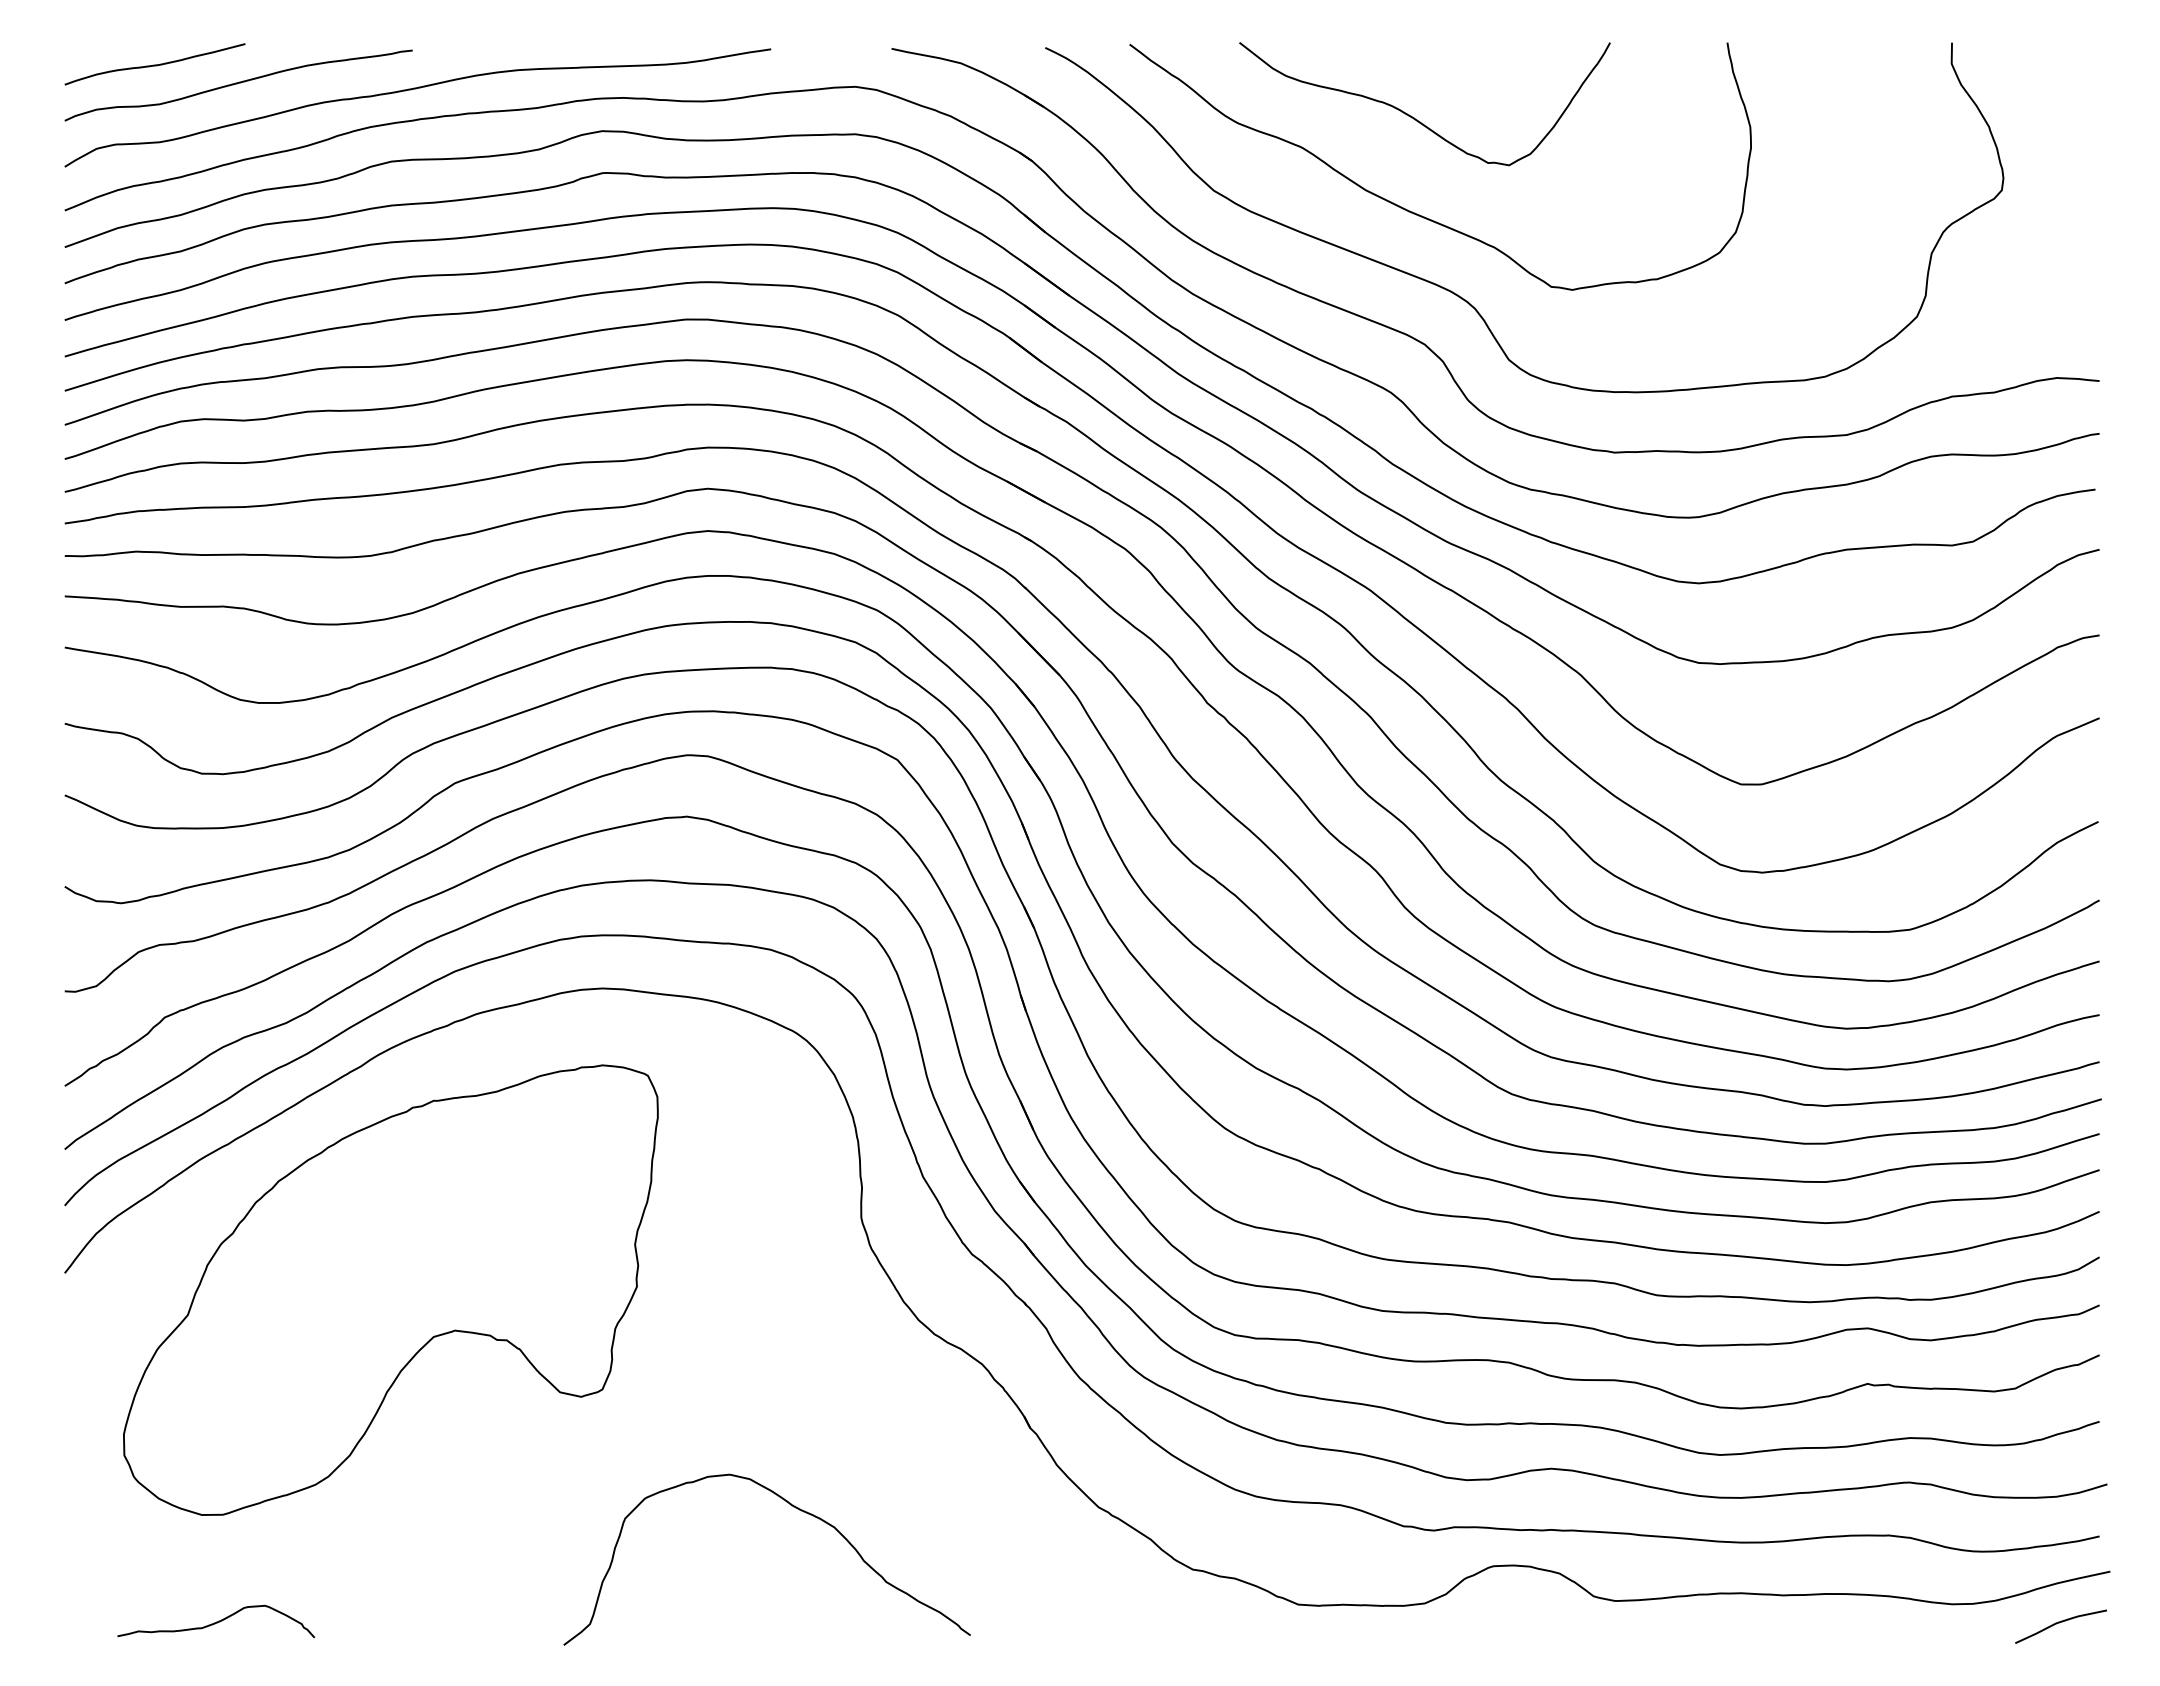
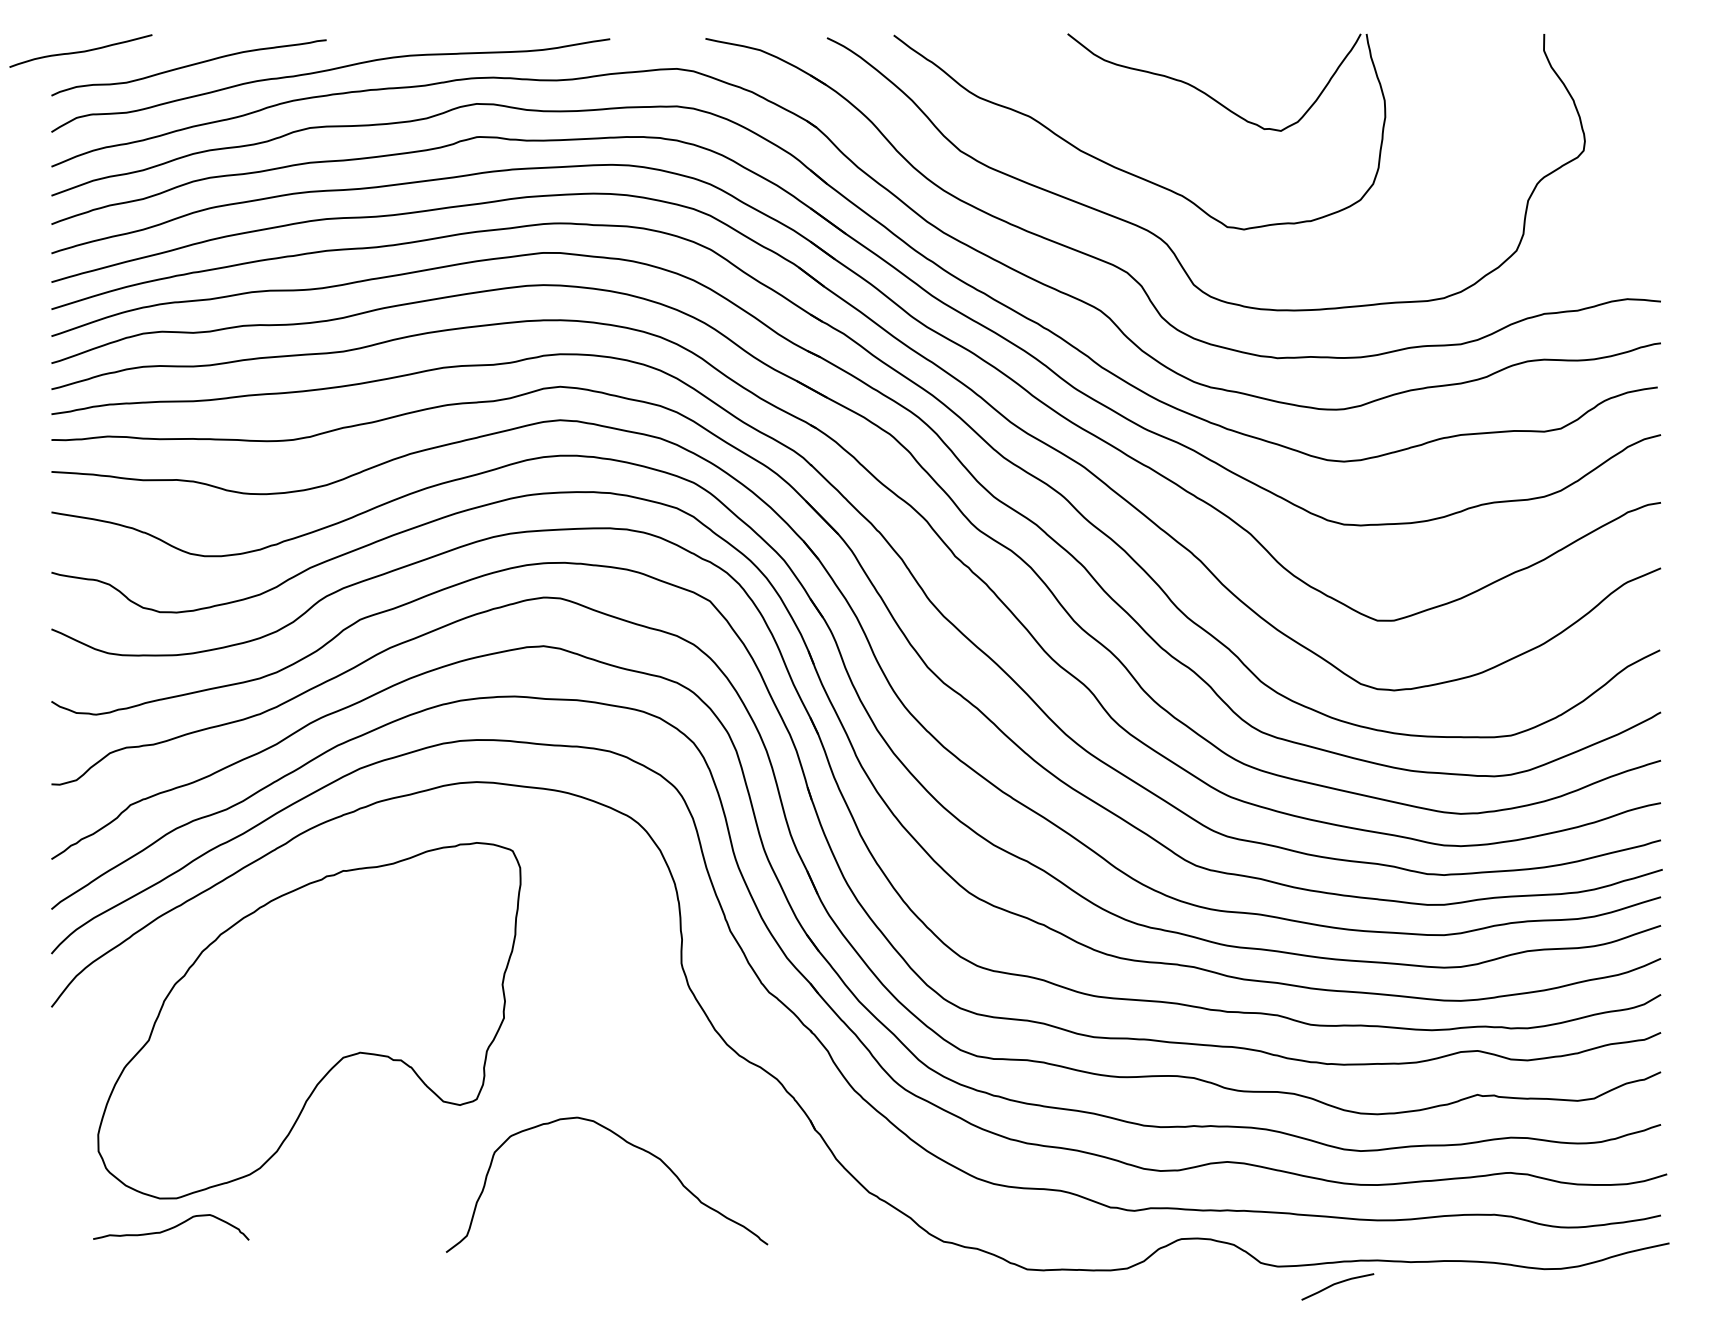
curve: (154, 64) -> (80, 51), moved
curve: (1414, 117) -> (1206, 93), moved
curve: (793, 1507) -> (627, 1143), moved
curve: (216, 1621) -> (171, 1227), moved
curve: (2059, 1623) -> (1336, 1284), moved

